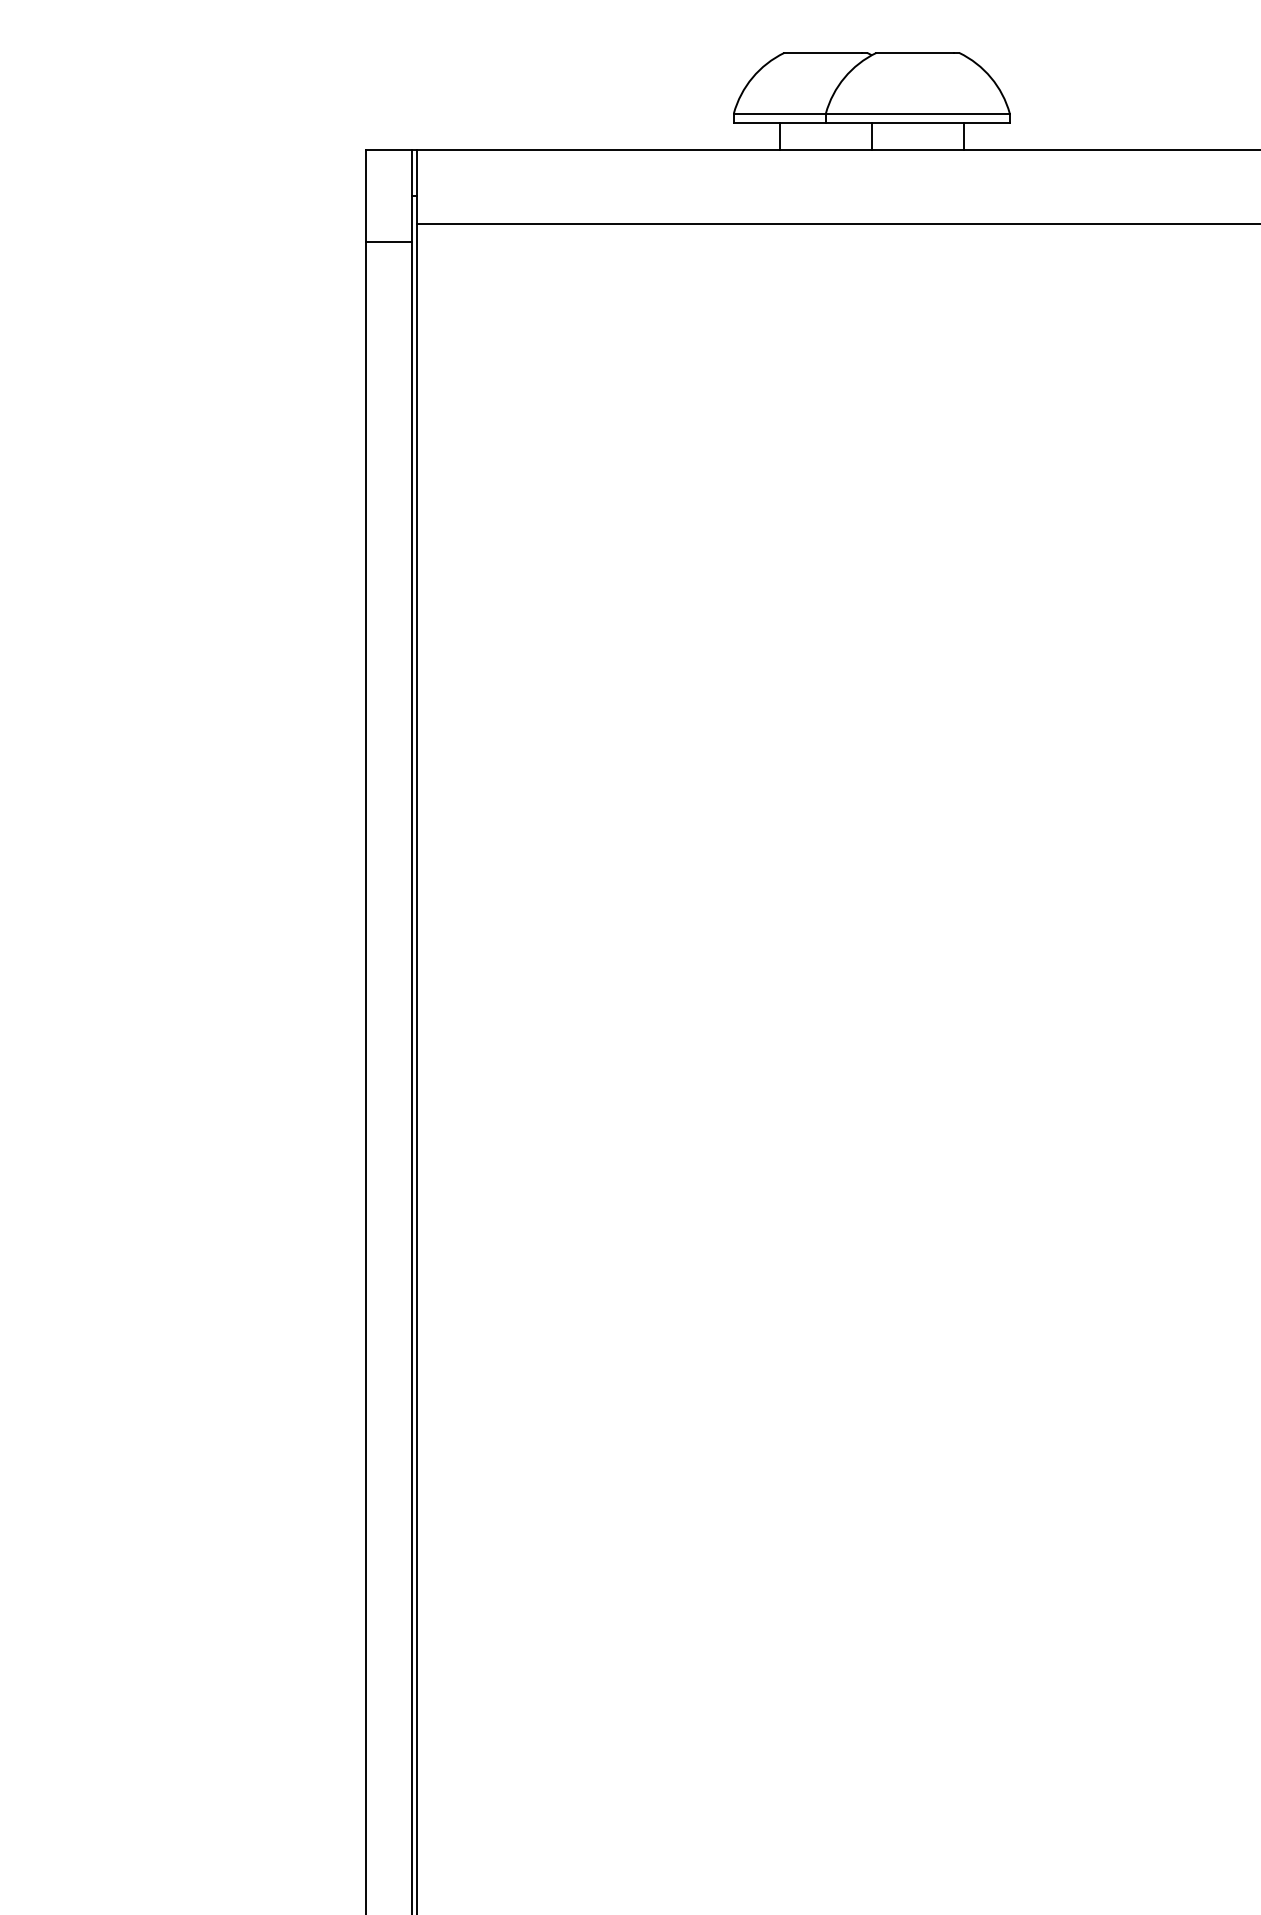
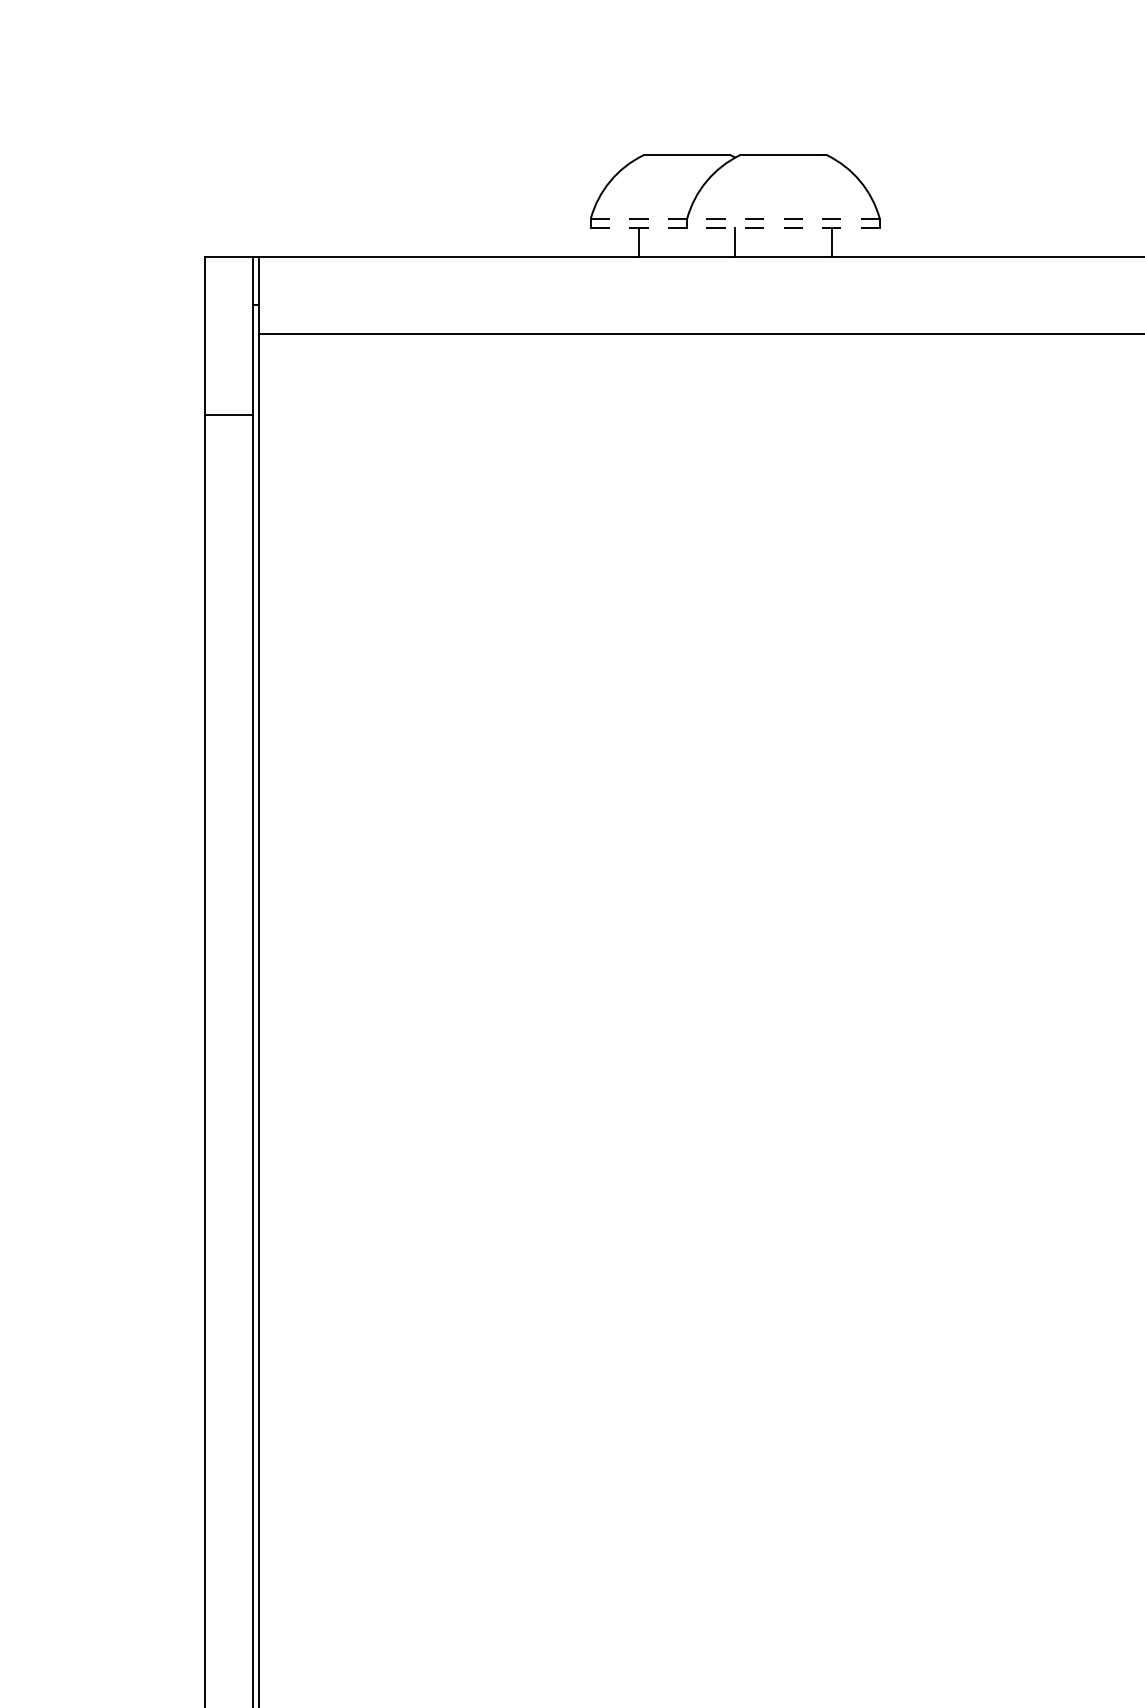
line: (871, 113) -> (734, 218), solid -> dashed
line: (871, 122) -> (734, 228), solid -> dashed
line: (388, 242) -> (229, 415), moved

